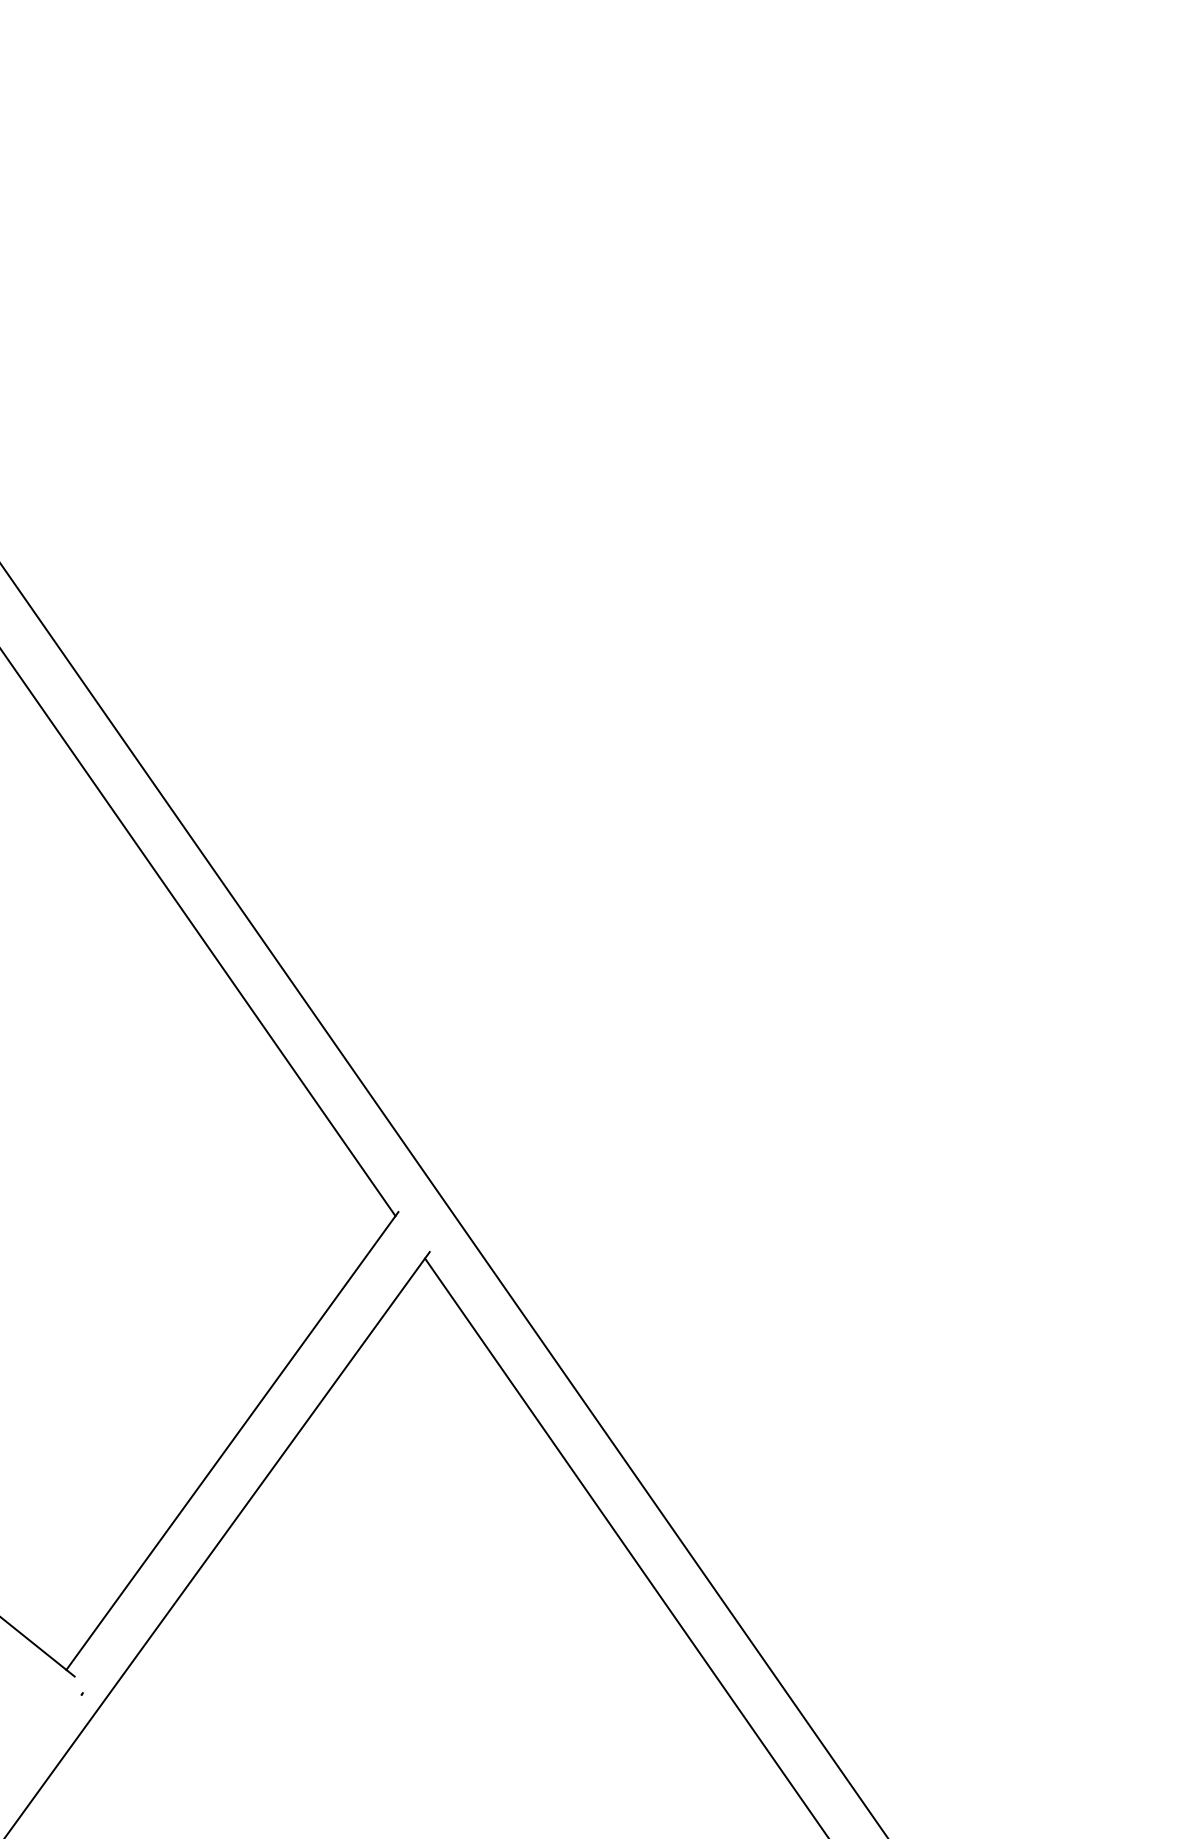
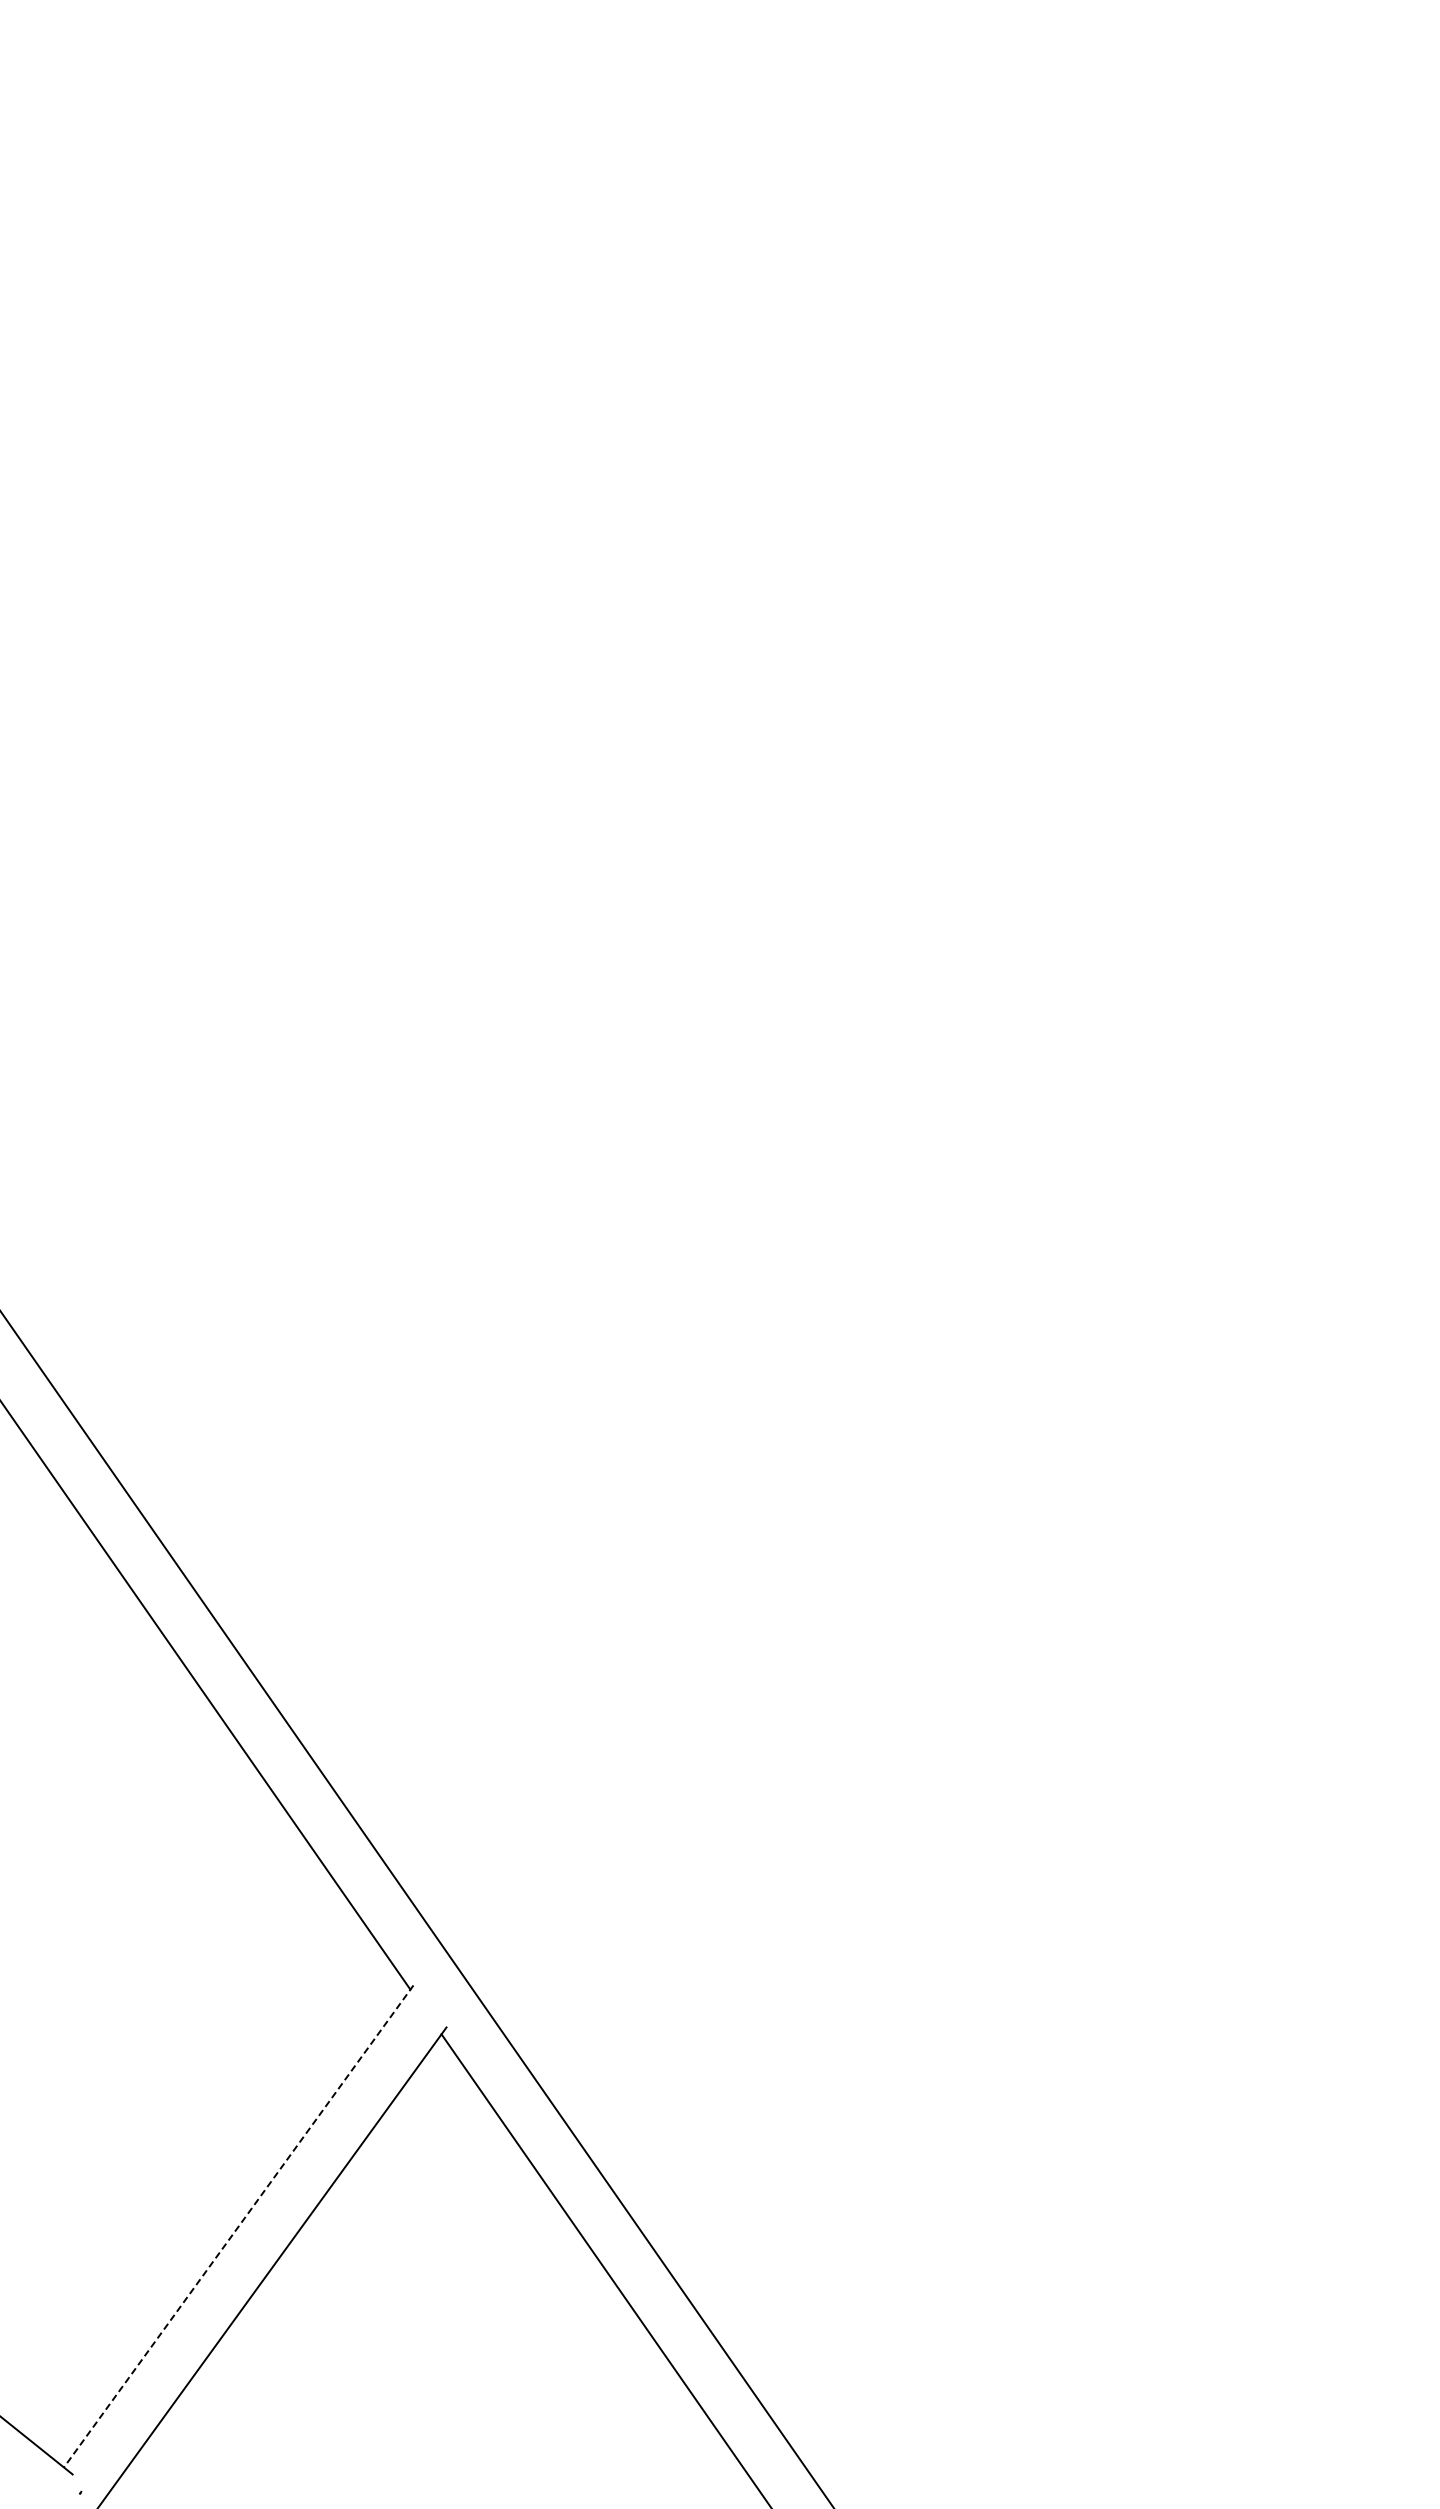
line: (232, 1441) -> (238, 2226), solid -> dashed

